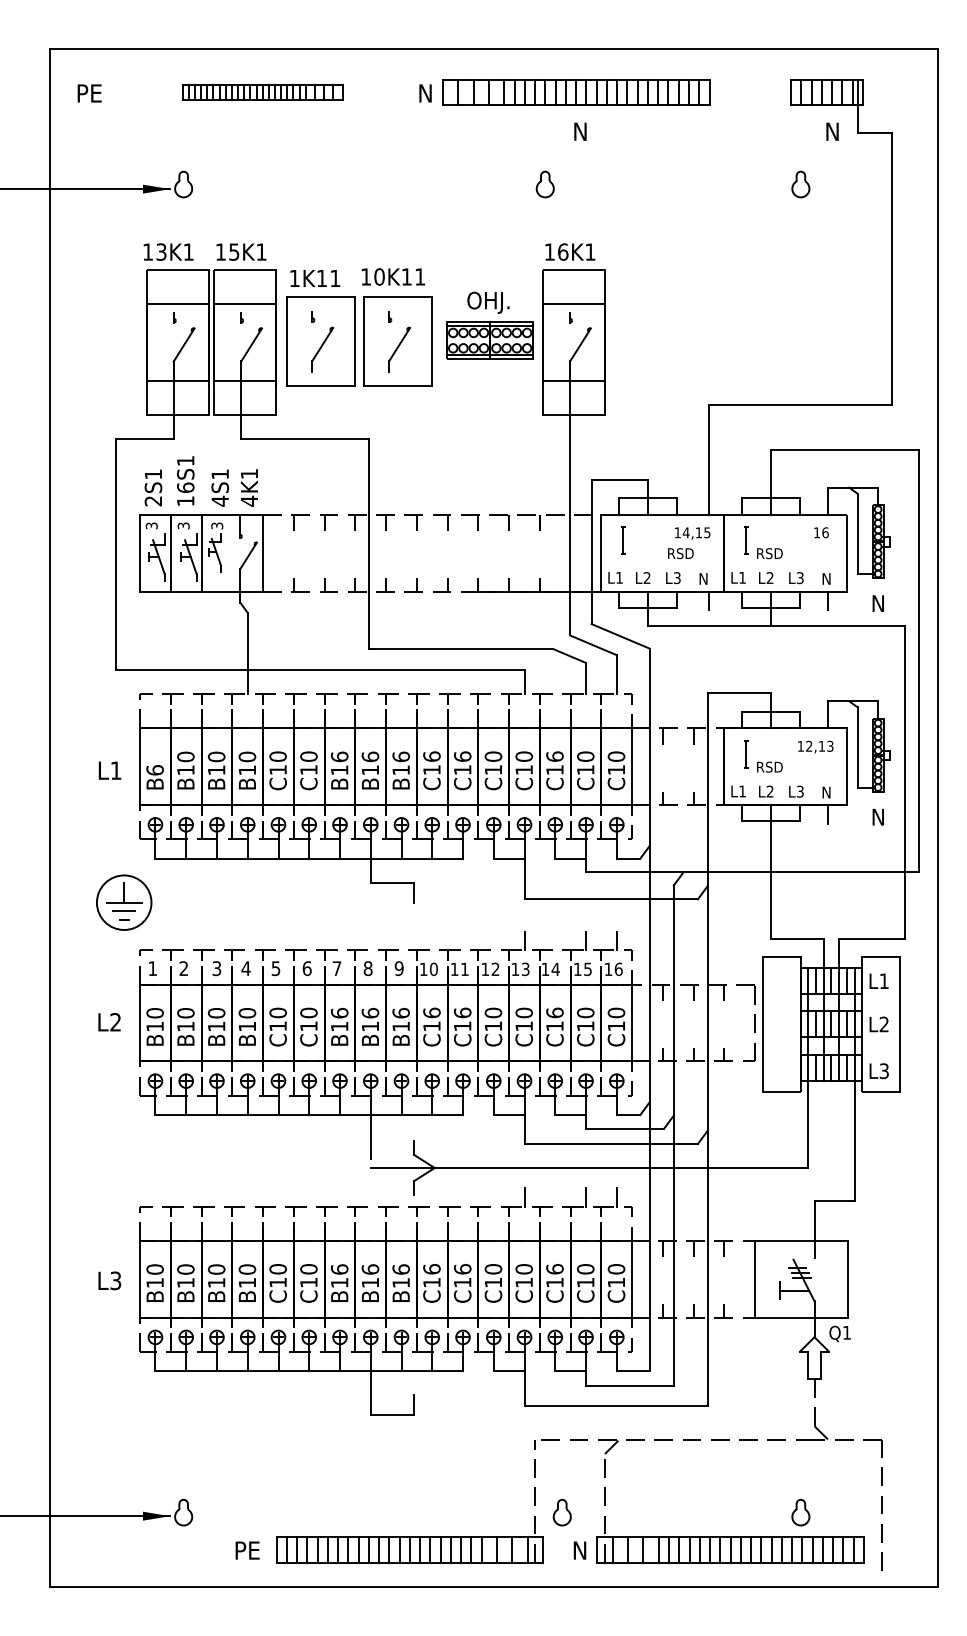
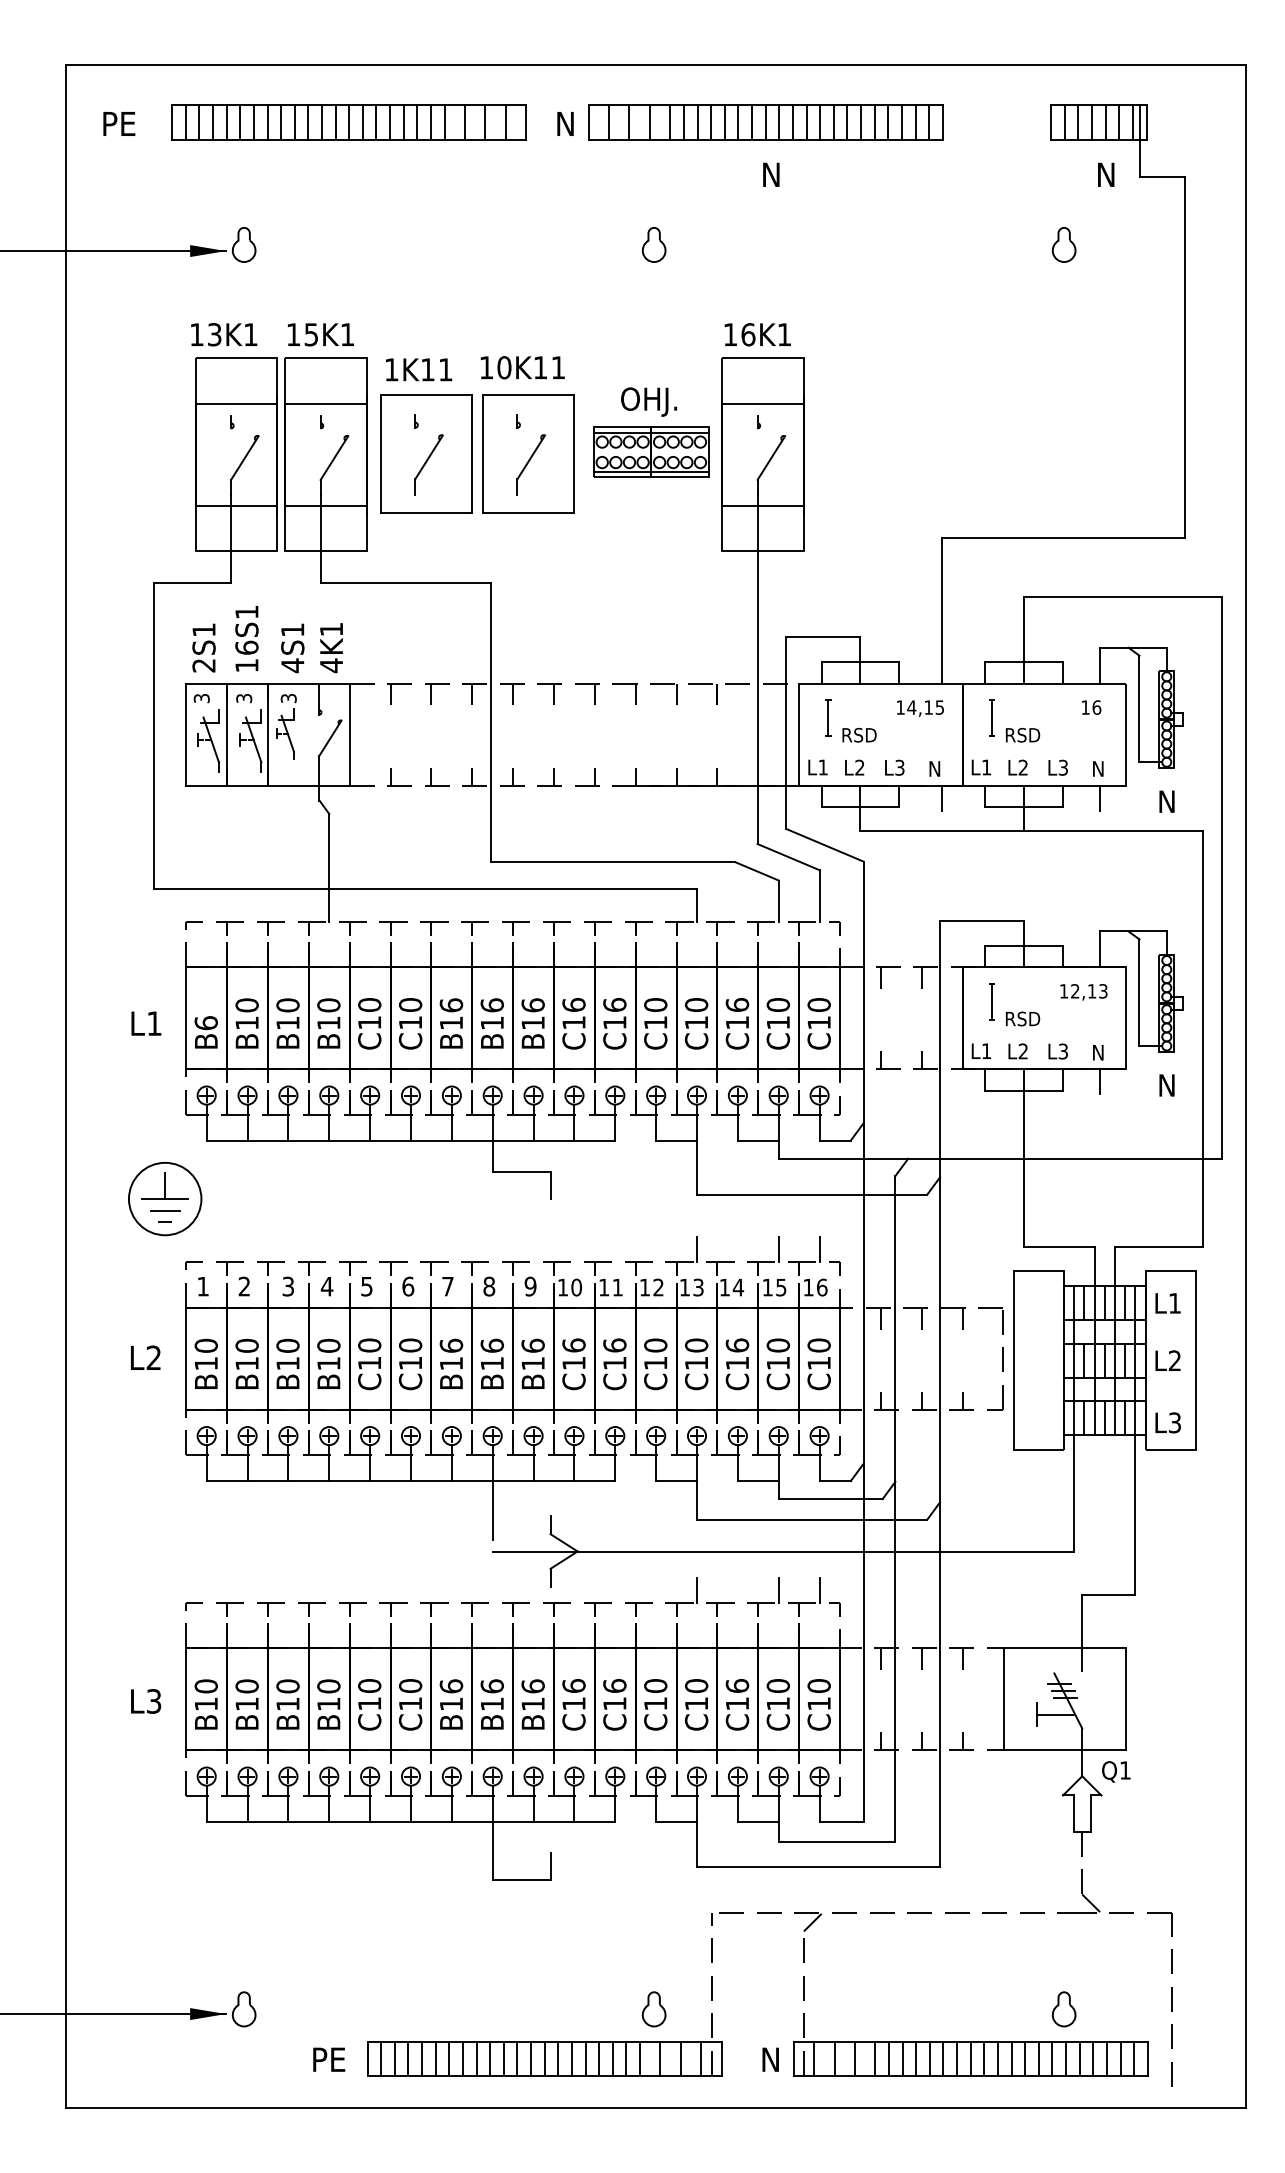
part: (262, 92) -> (348, 122), size x1.67
curve: (541, 182) -> (649, 242), moved
text: (680, 553) -> (859, 735), moved
curve: (558, 1510) -> (649, 2006), moved

